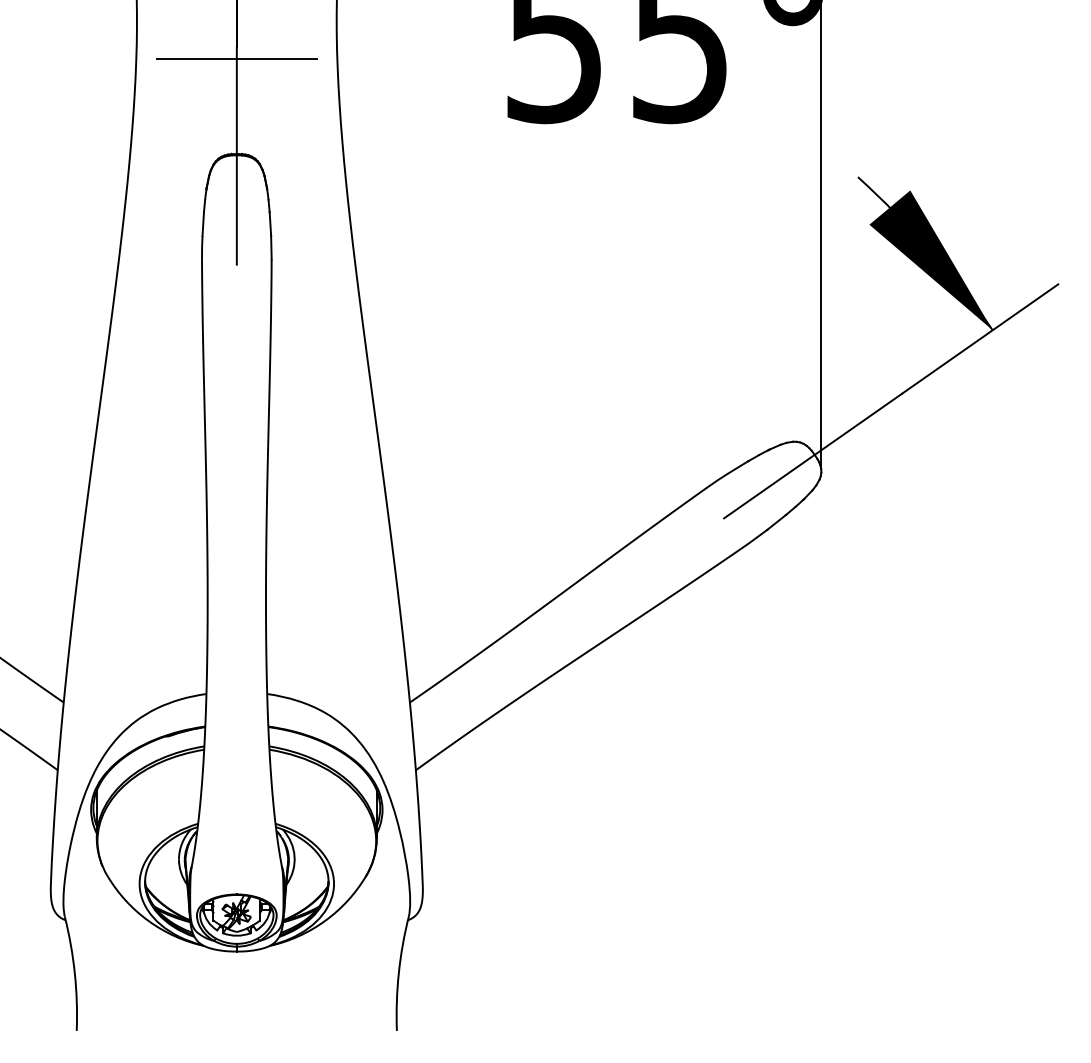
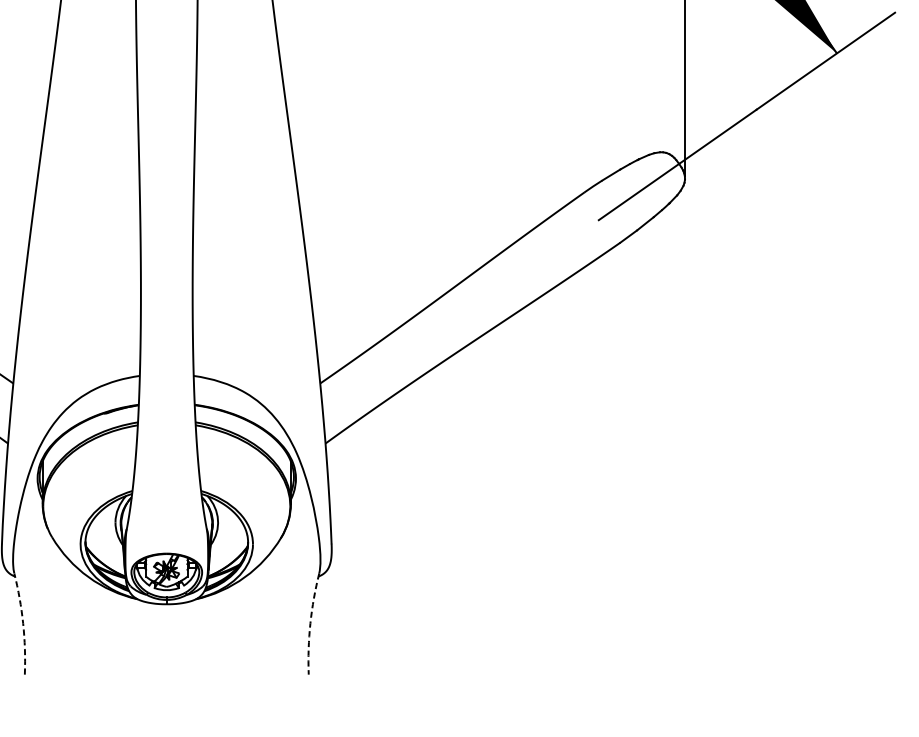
arc: (74, 973) -> (22, 623), solid -> dashed
arc: (398, 973) -> (310, 623), solid -> dashed

